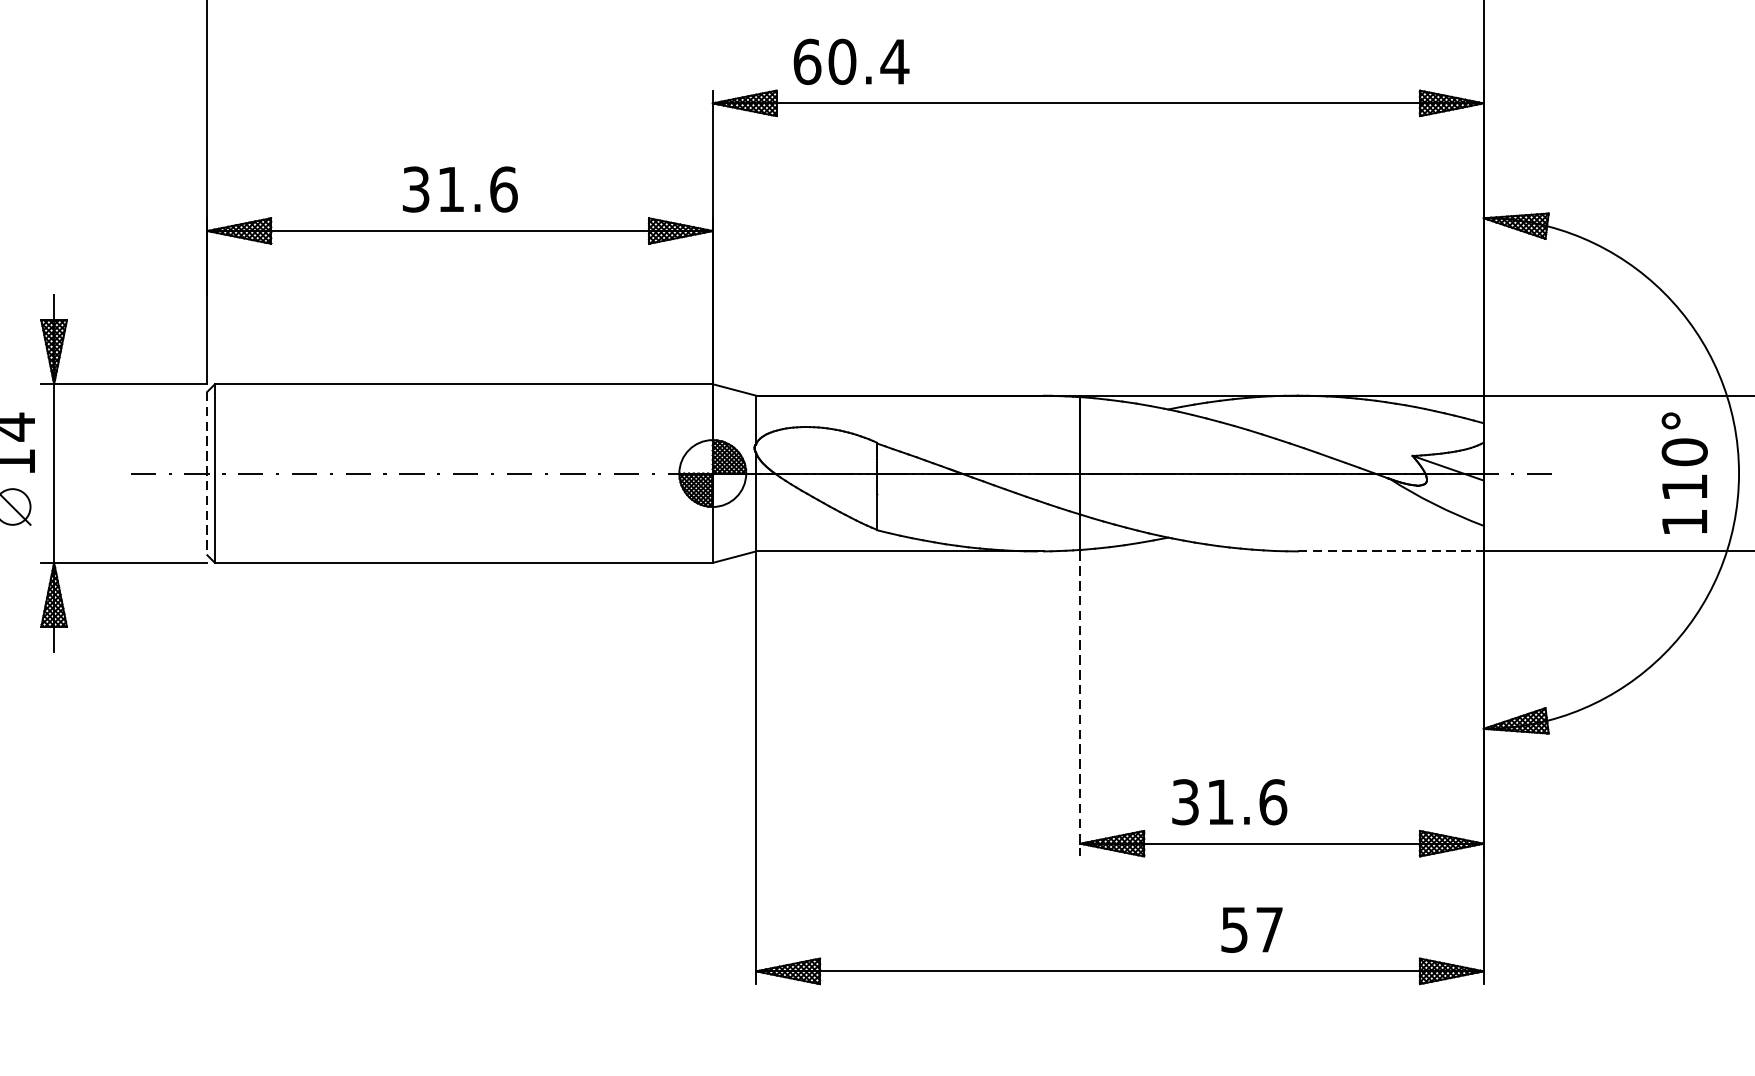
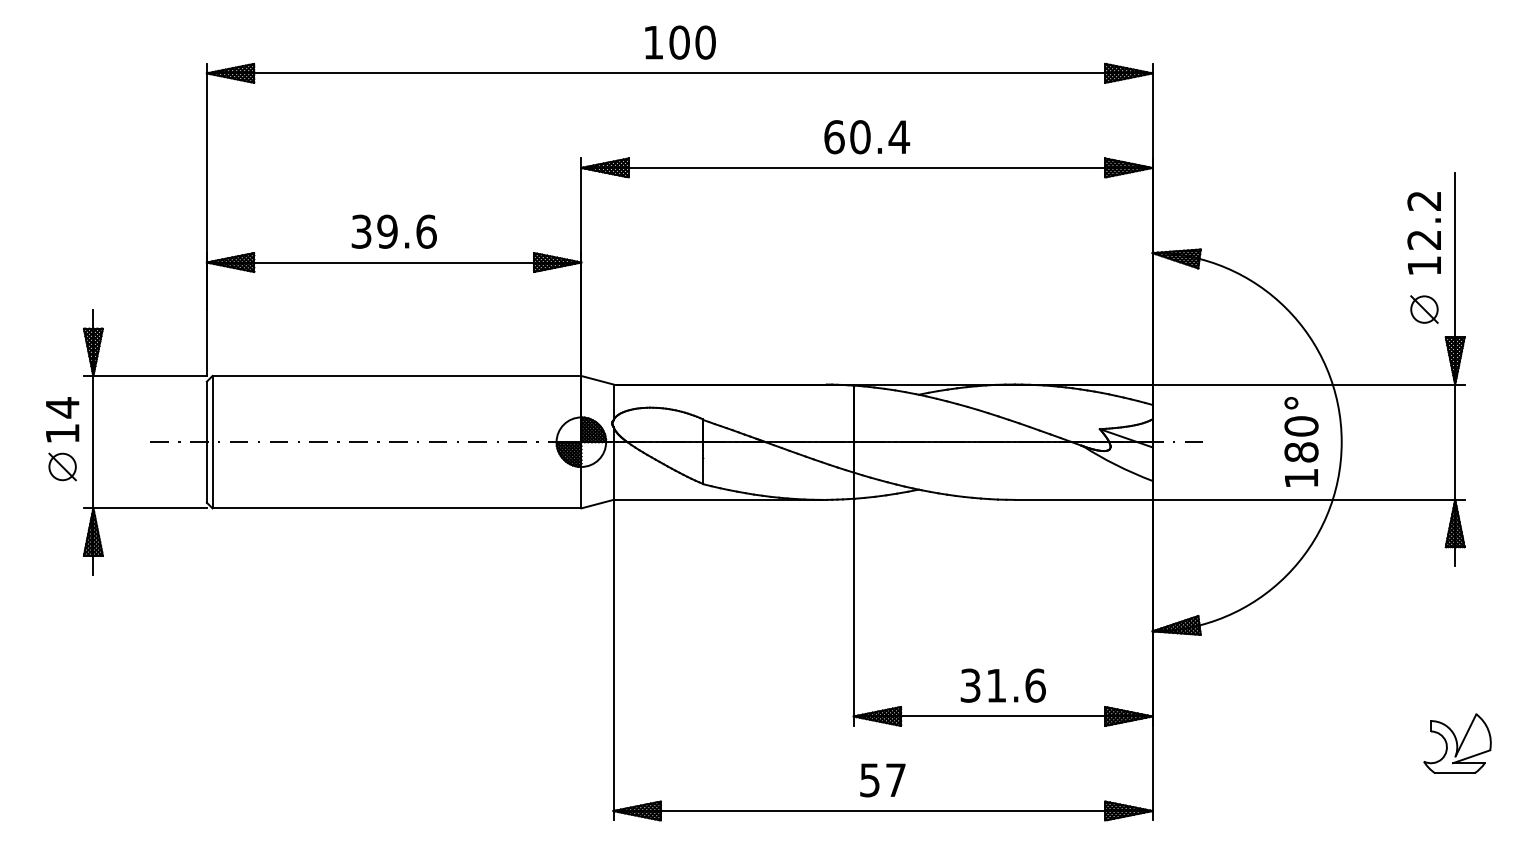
text: (851, 62) -> (867, 137), moved
text: (451, 189) -> (387, 231), 31.6 -> 39.6
line: (206, 473) -> (206, 442), dashed -> solid
text: (1684, 487) -> (1301, 452), 110° -> 180°
line: (1390, 550) -> (1083, 499), dashed -> solid
line: (1080, 704) -> (853, 613), dashed -> solid
text: (1228, 801) -> (1002, 685), moved
text: (1251, 930) -> (882, 780), moved

